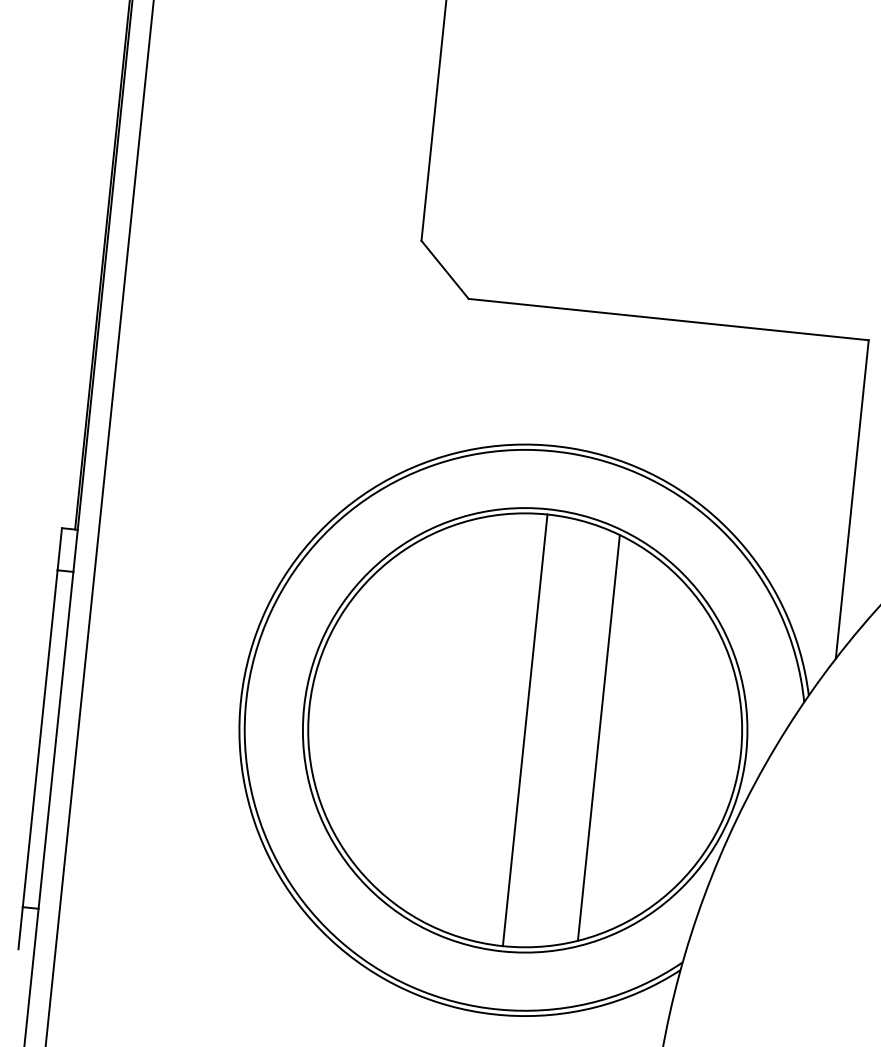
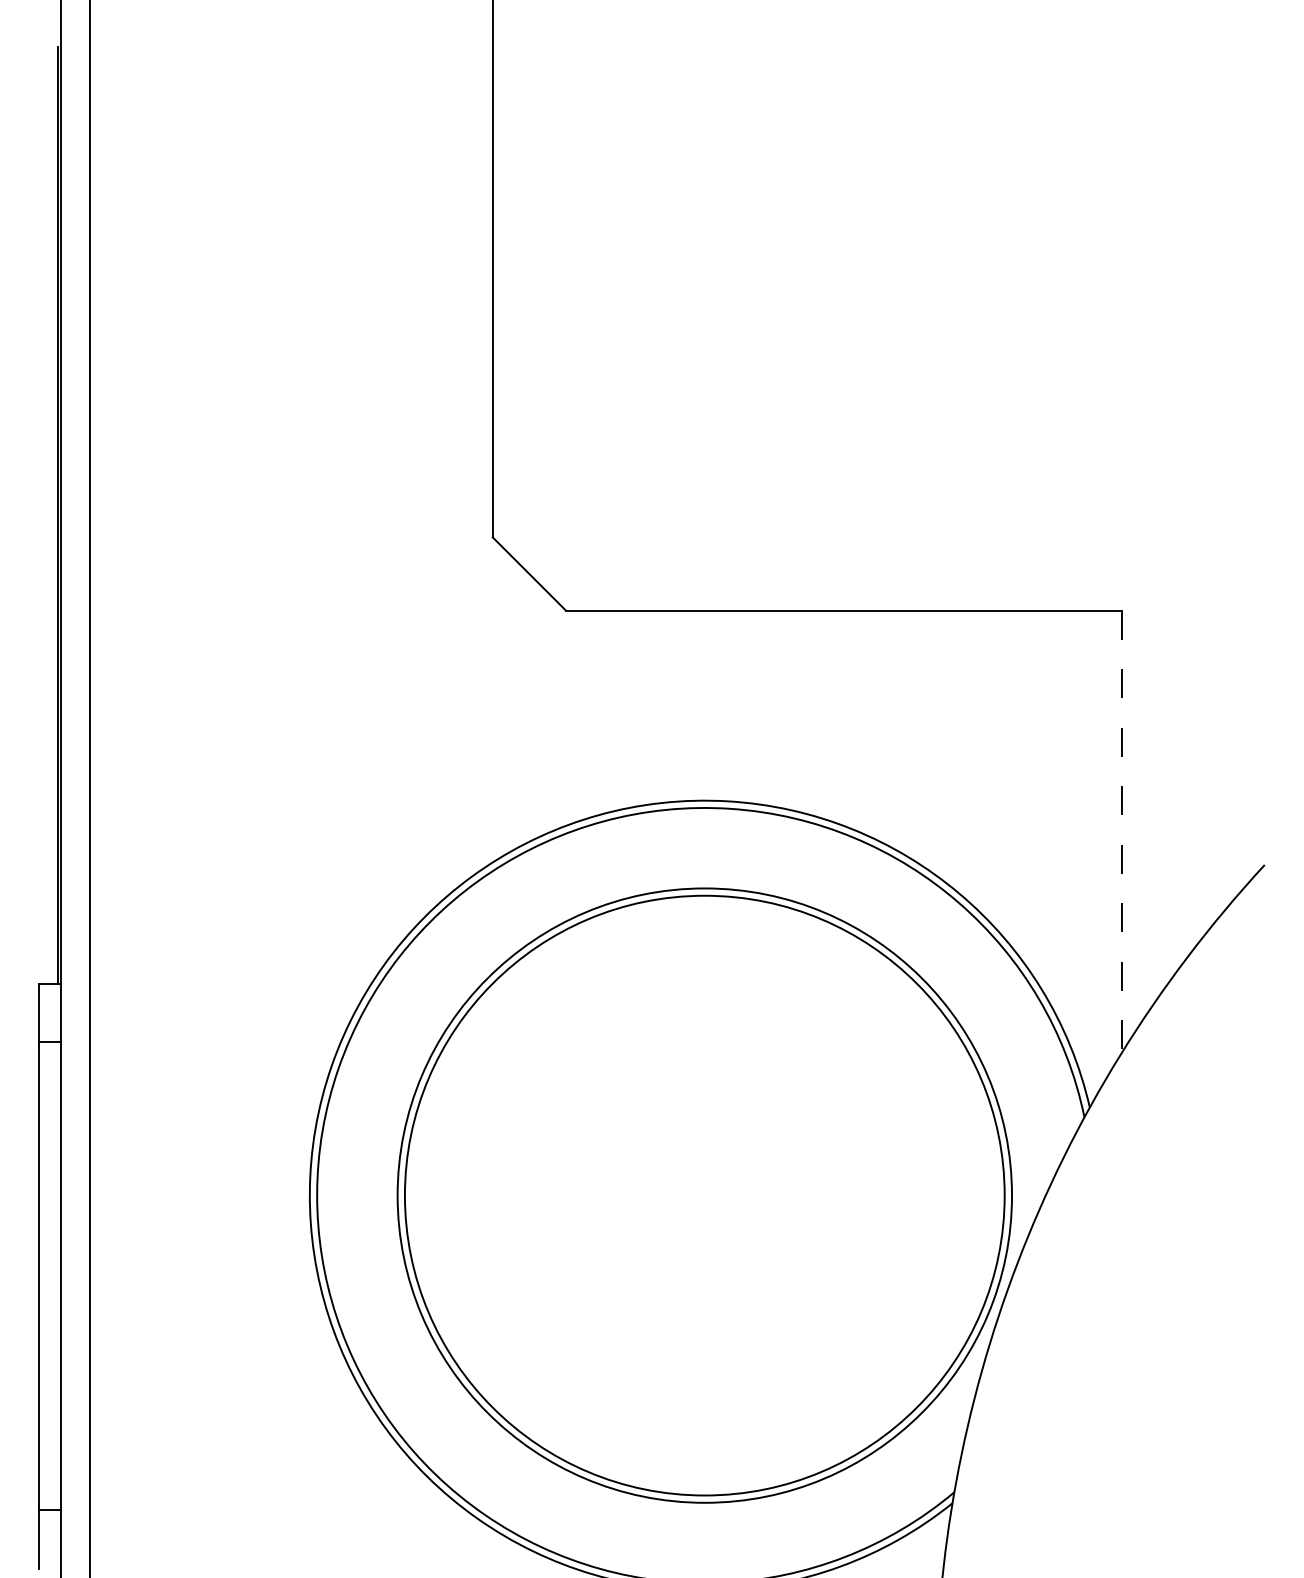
line: (852, 499) -> (1121, 832), solid -> dashed
line: (524, 730) -> (704, 1195), removed
line: (599, 737) -> (807, 1195), removed

